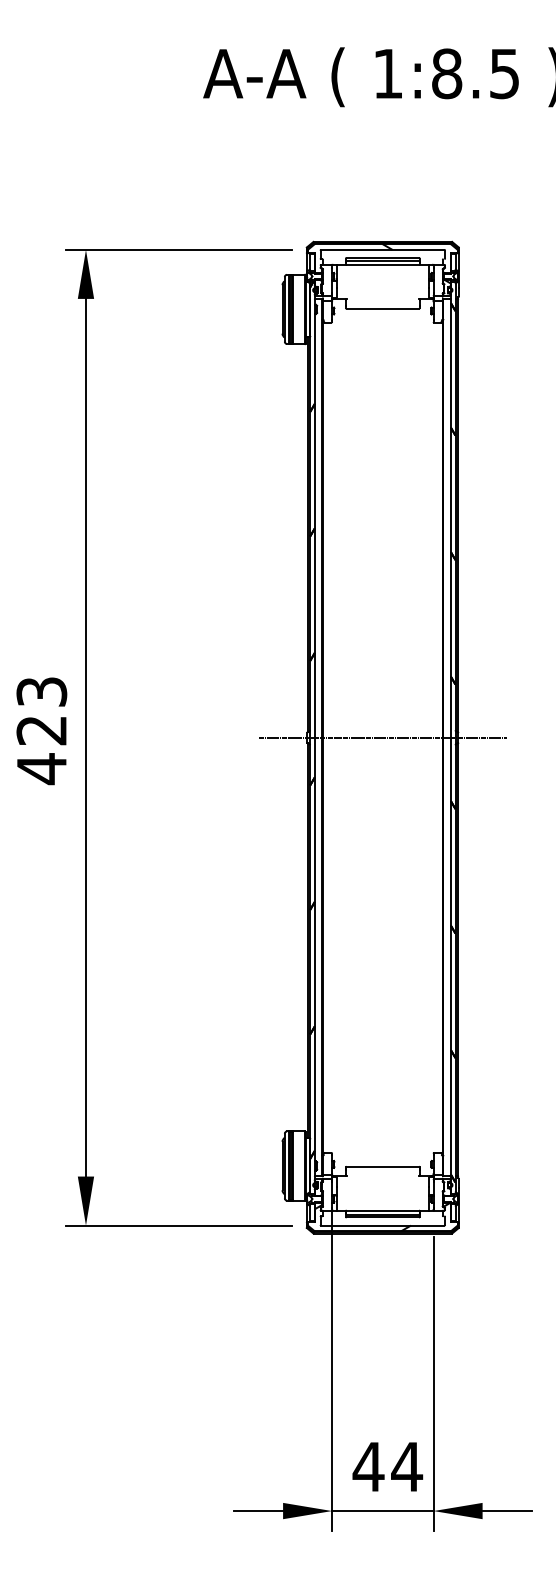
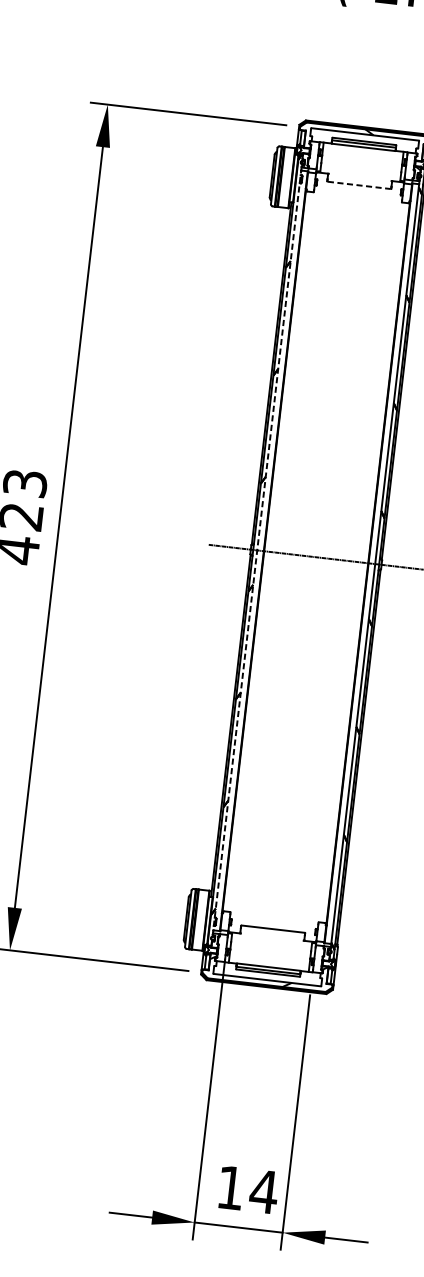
line: (383, 308) -> (359, 185), solid -> dashed
line: (314, 737) -> (257, 550), solid -> dashed
text: (368, 1466) -> (230, 1187), 44 -> 14

